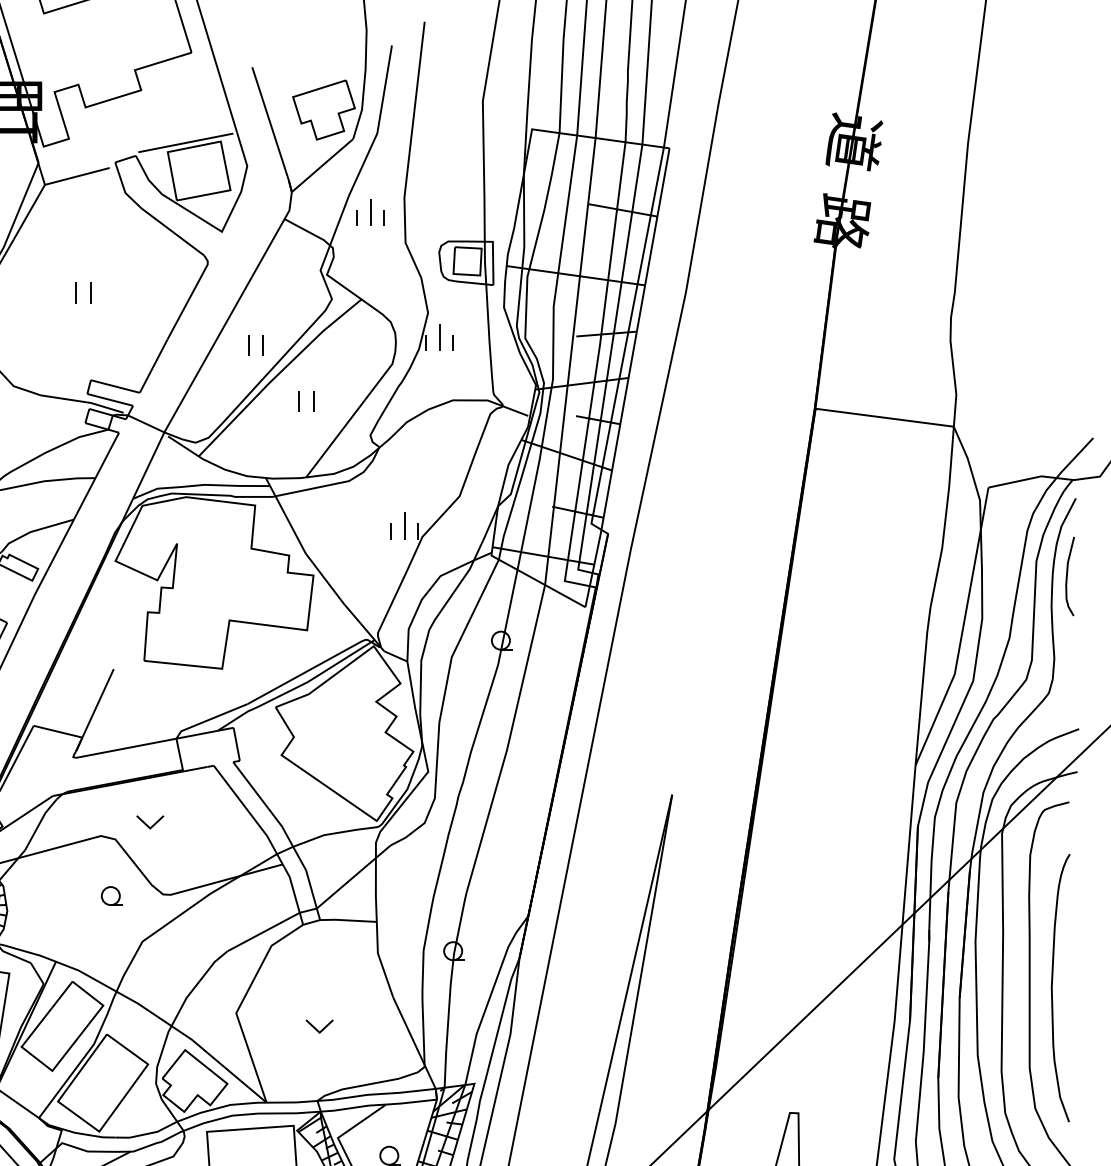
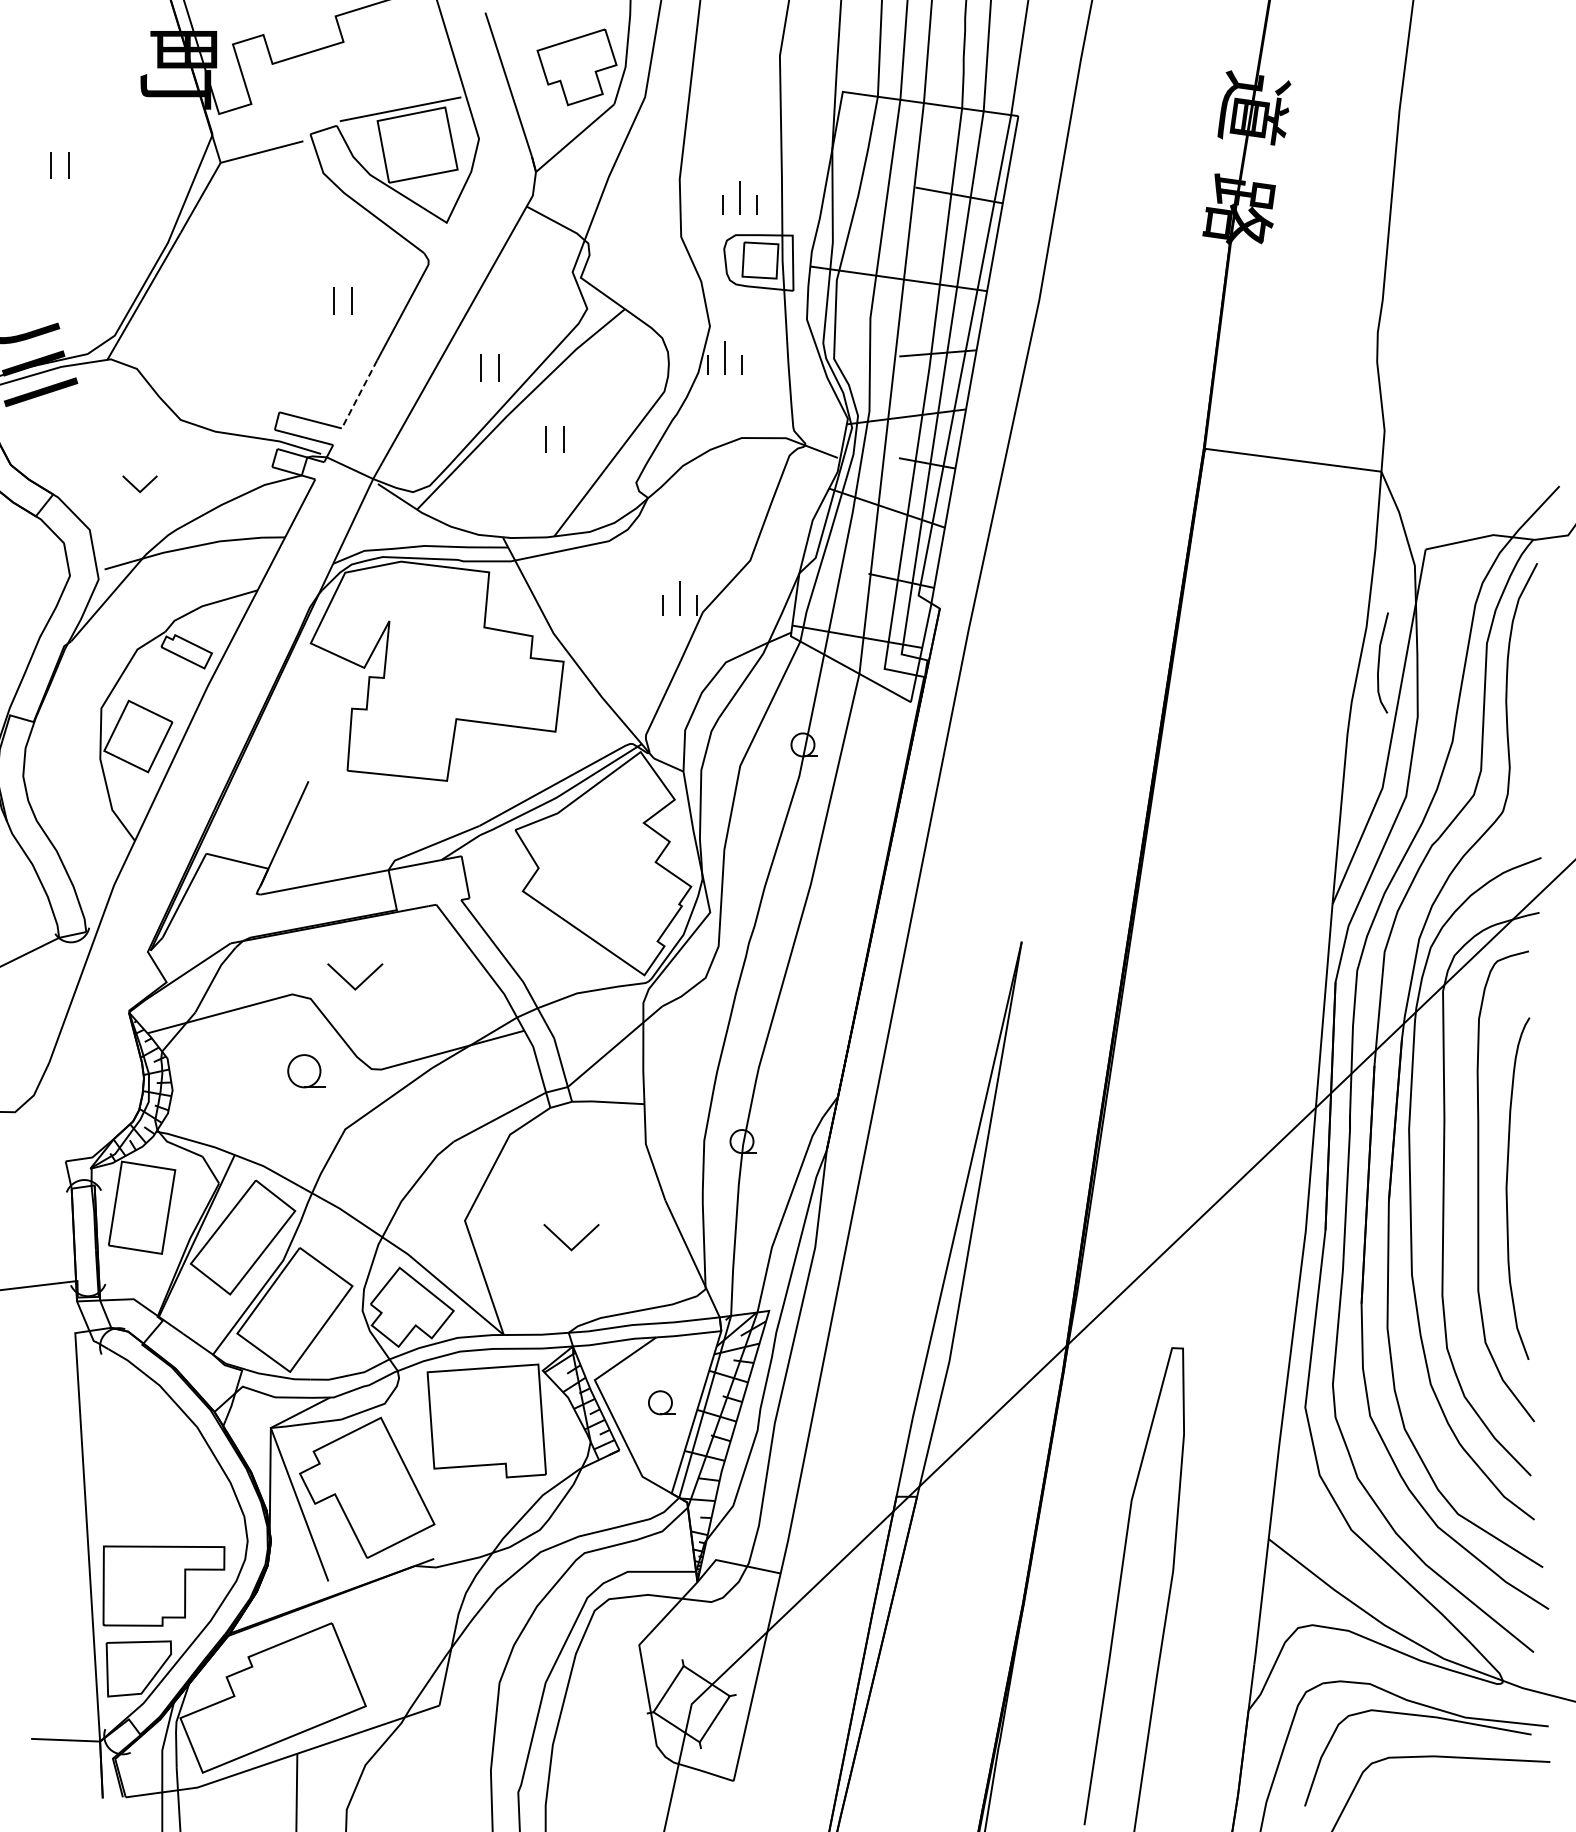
part: (370, 212) -> (739, 197), moved
part: (76, 292) -> (334, 300), moved
line: (153, 366) -> (359, 394), solid -> dashed
curve: (1067, 576) -> (1379, 662), moved
part: (149, 821) -> (354, 976), size x1.6
part: (111, 895) -> (305, 1070), size x1.4
part: (319, 1026) -> (571, 1237), size x1.6

